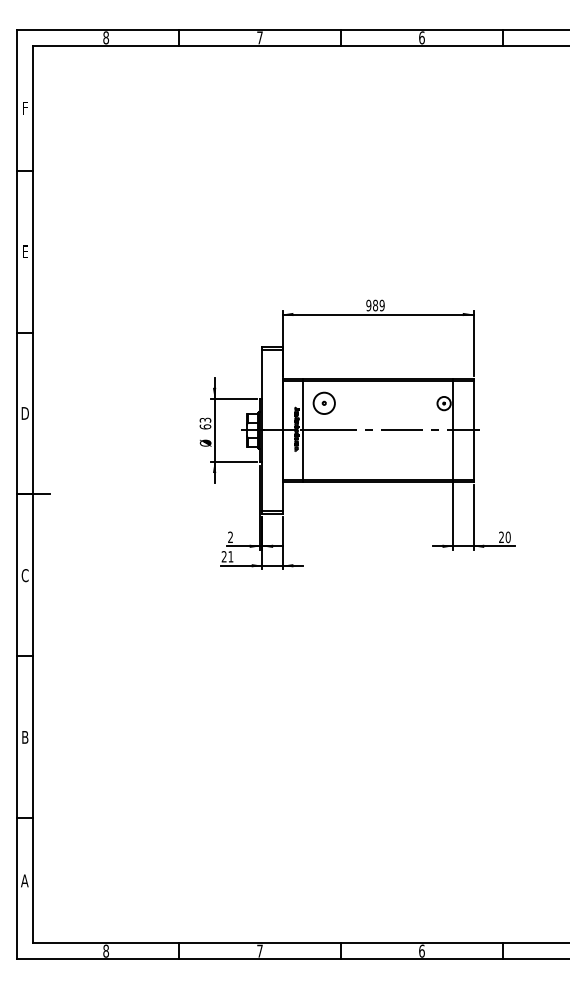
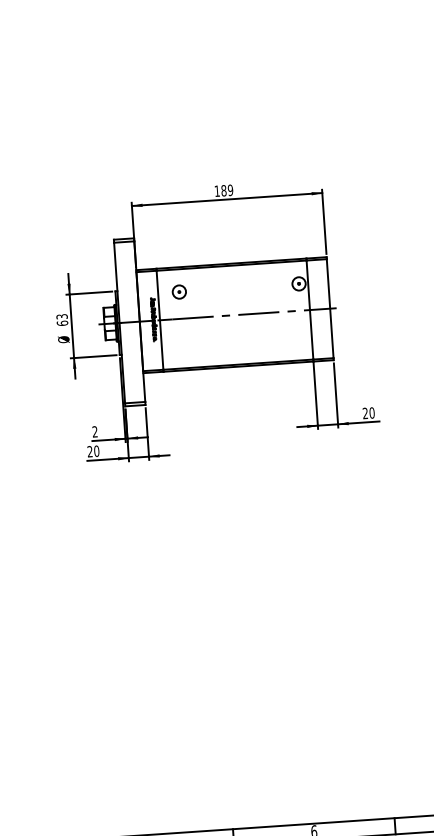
text: (368, 305) -> (216, 191), 989 -> 189
part: (323, 403) -> (178, 292), size x0.62
text: (230, 556) -> (96, 450), 21 -> 20

